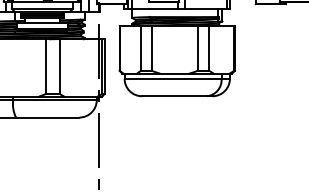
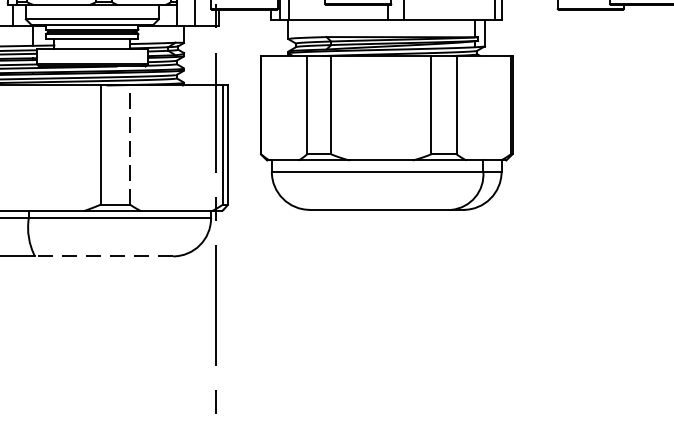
line: (59, 66) -> (129, 144), solid -> dashed
line: (47, 117) -> (103, 256), solid -> dashed

